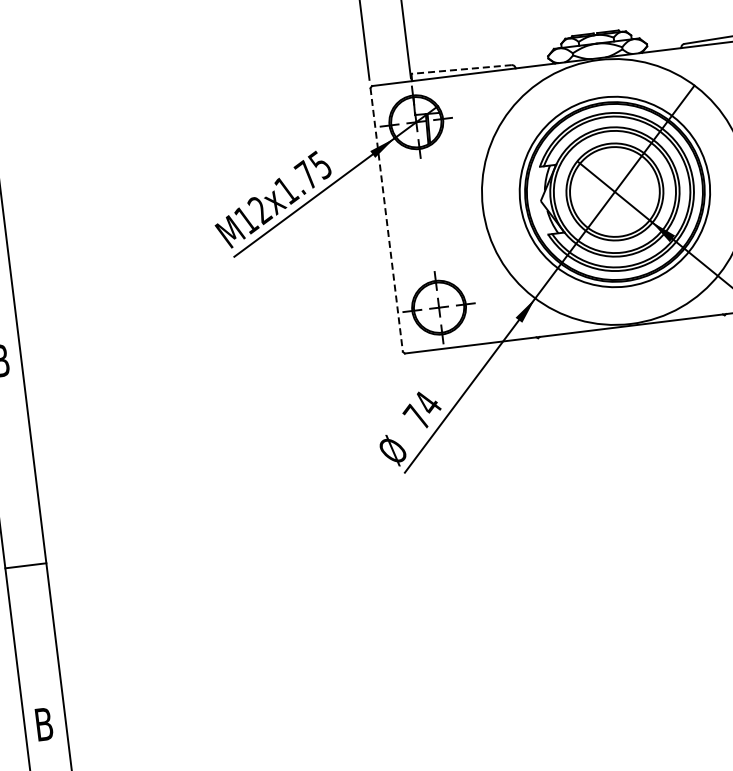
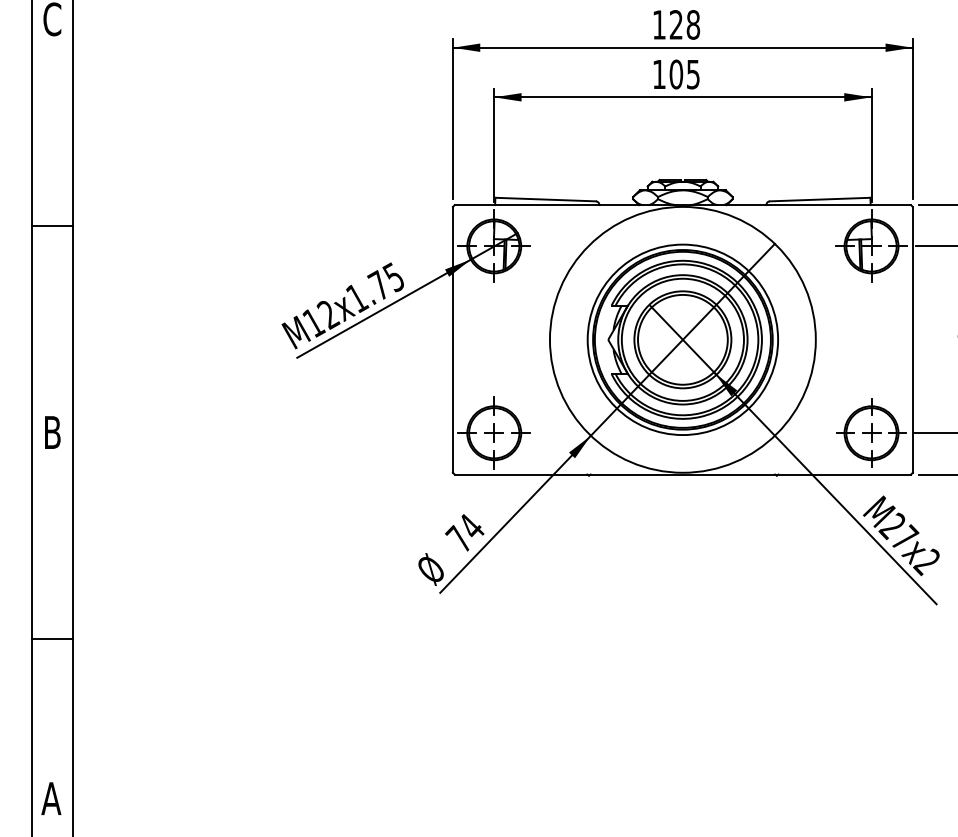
line: (461, 69) -> (545, 199), dashed -> solid
line: (386, 219) -> (452, 339), dashed -> solid
text: (44, 724) -> (51, 798), B -> A

